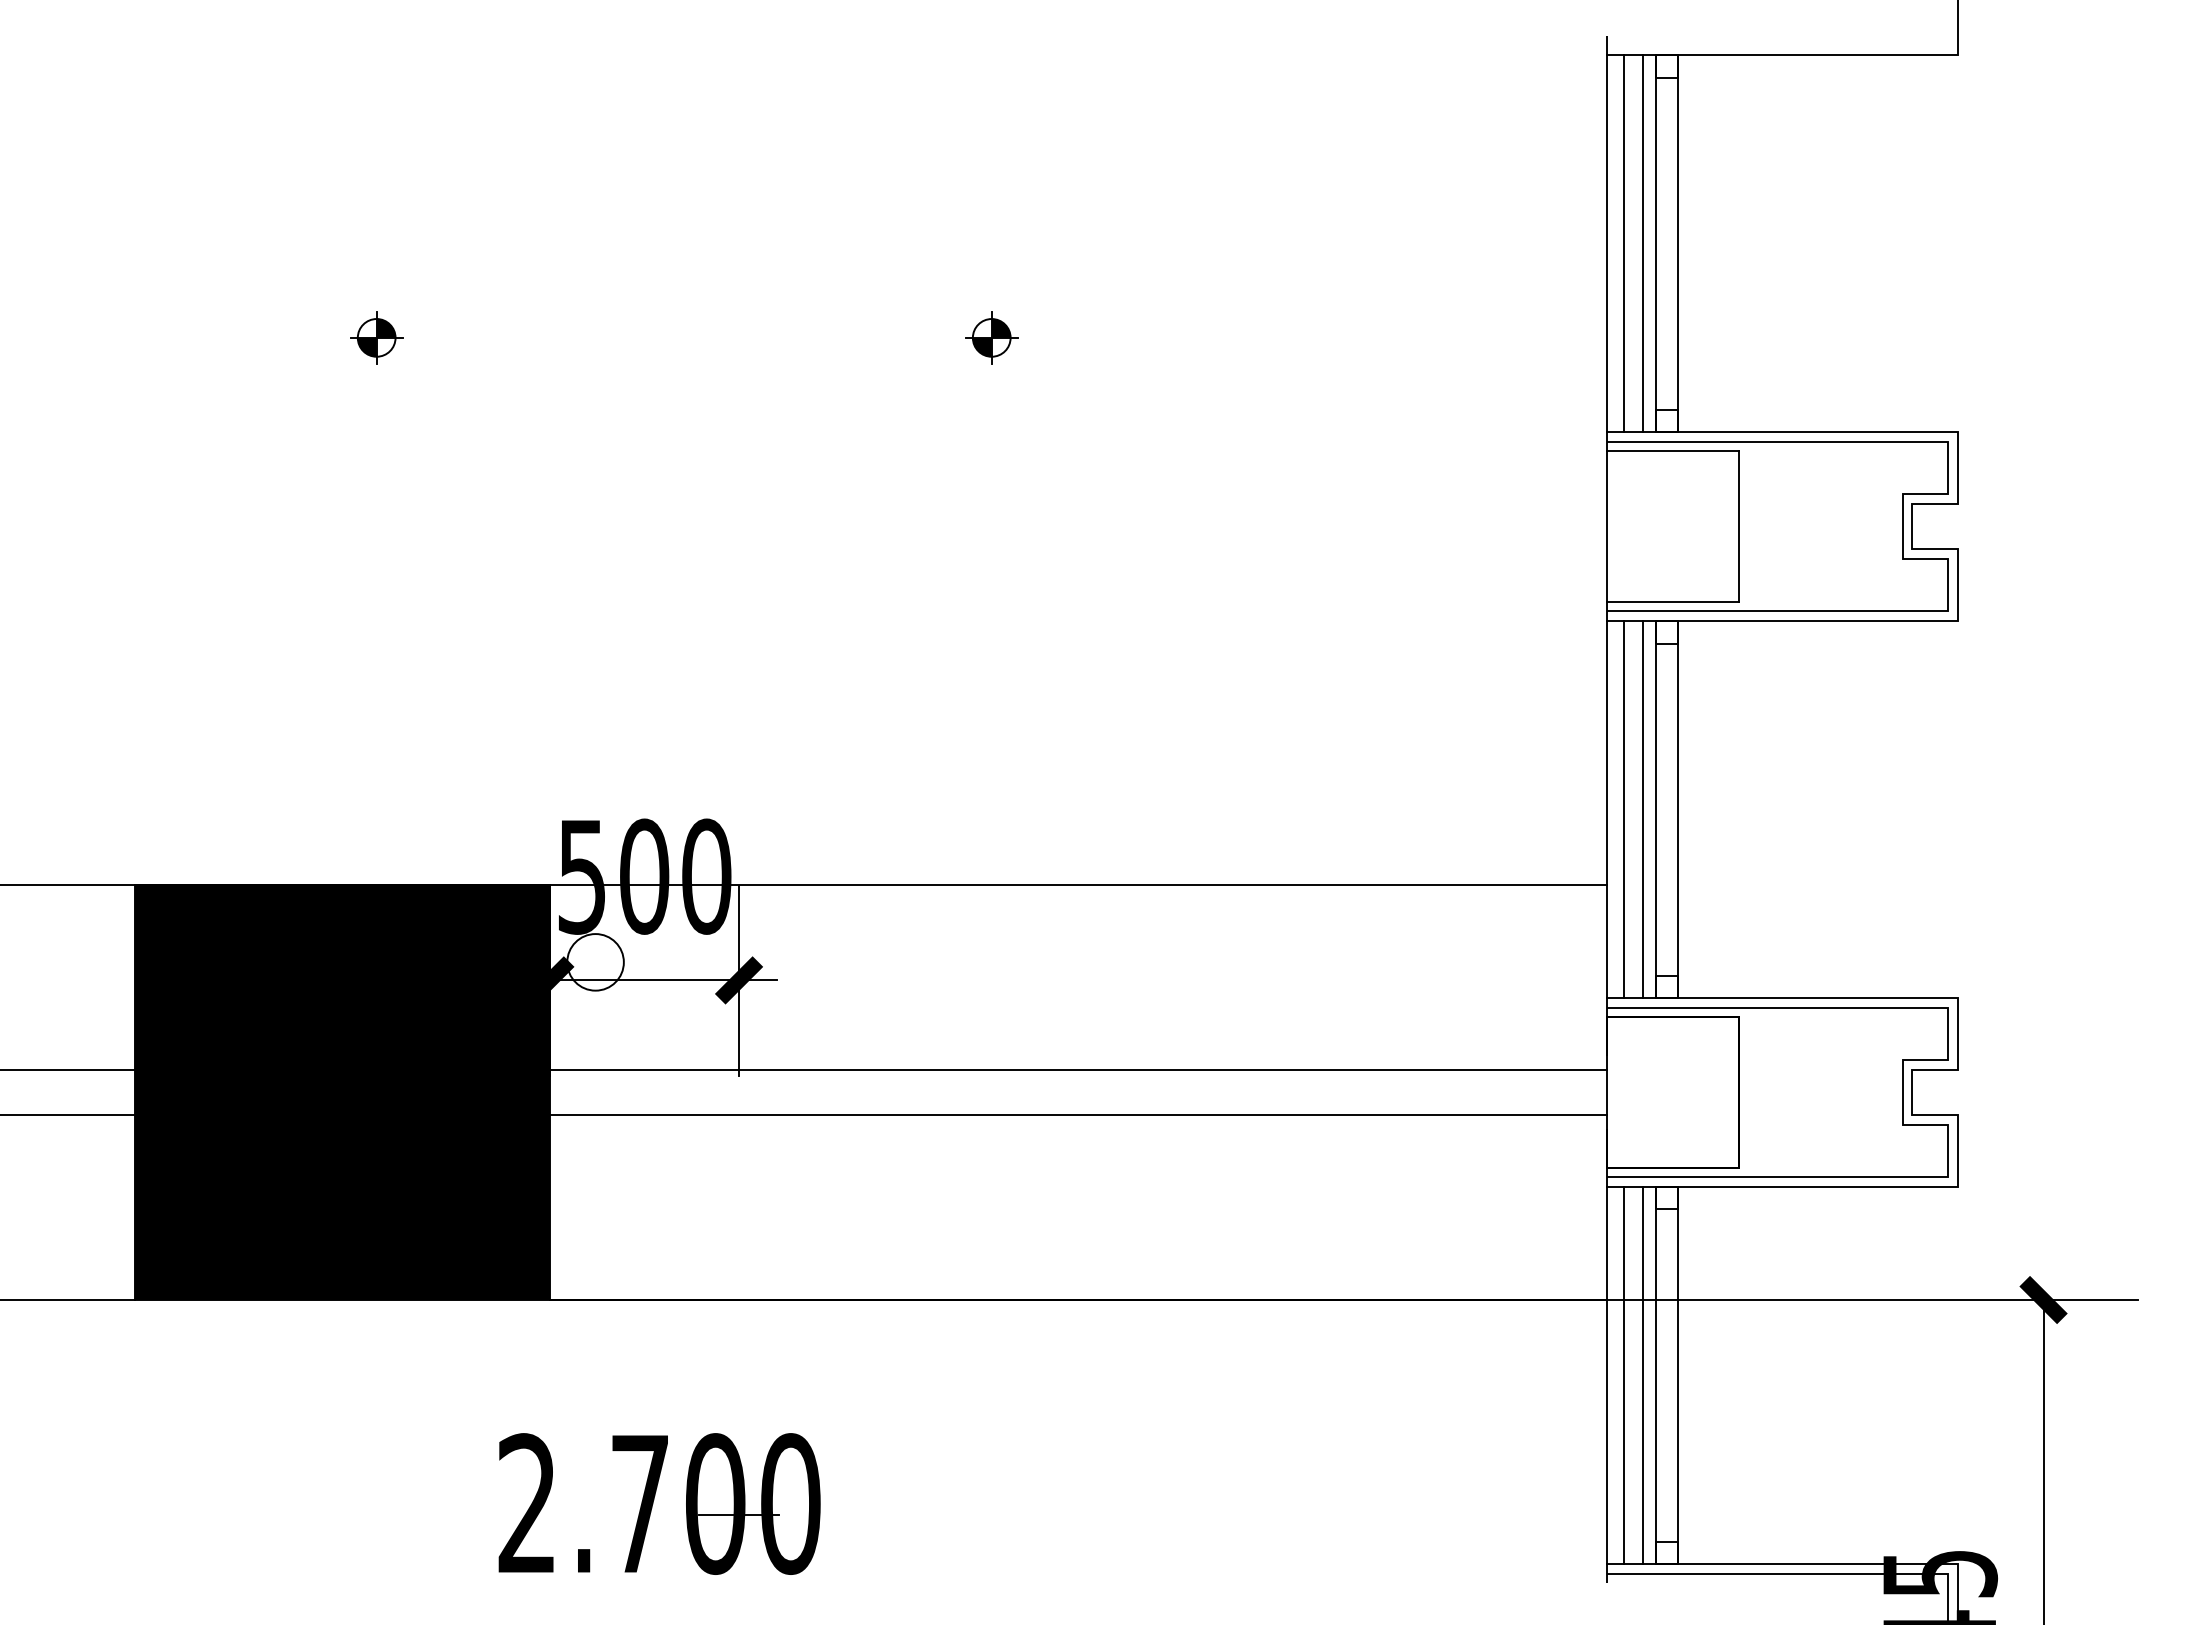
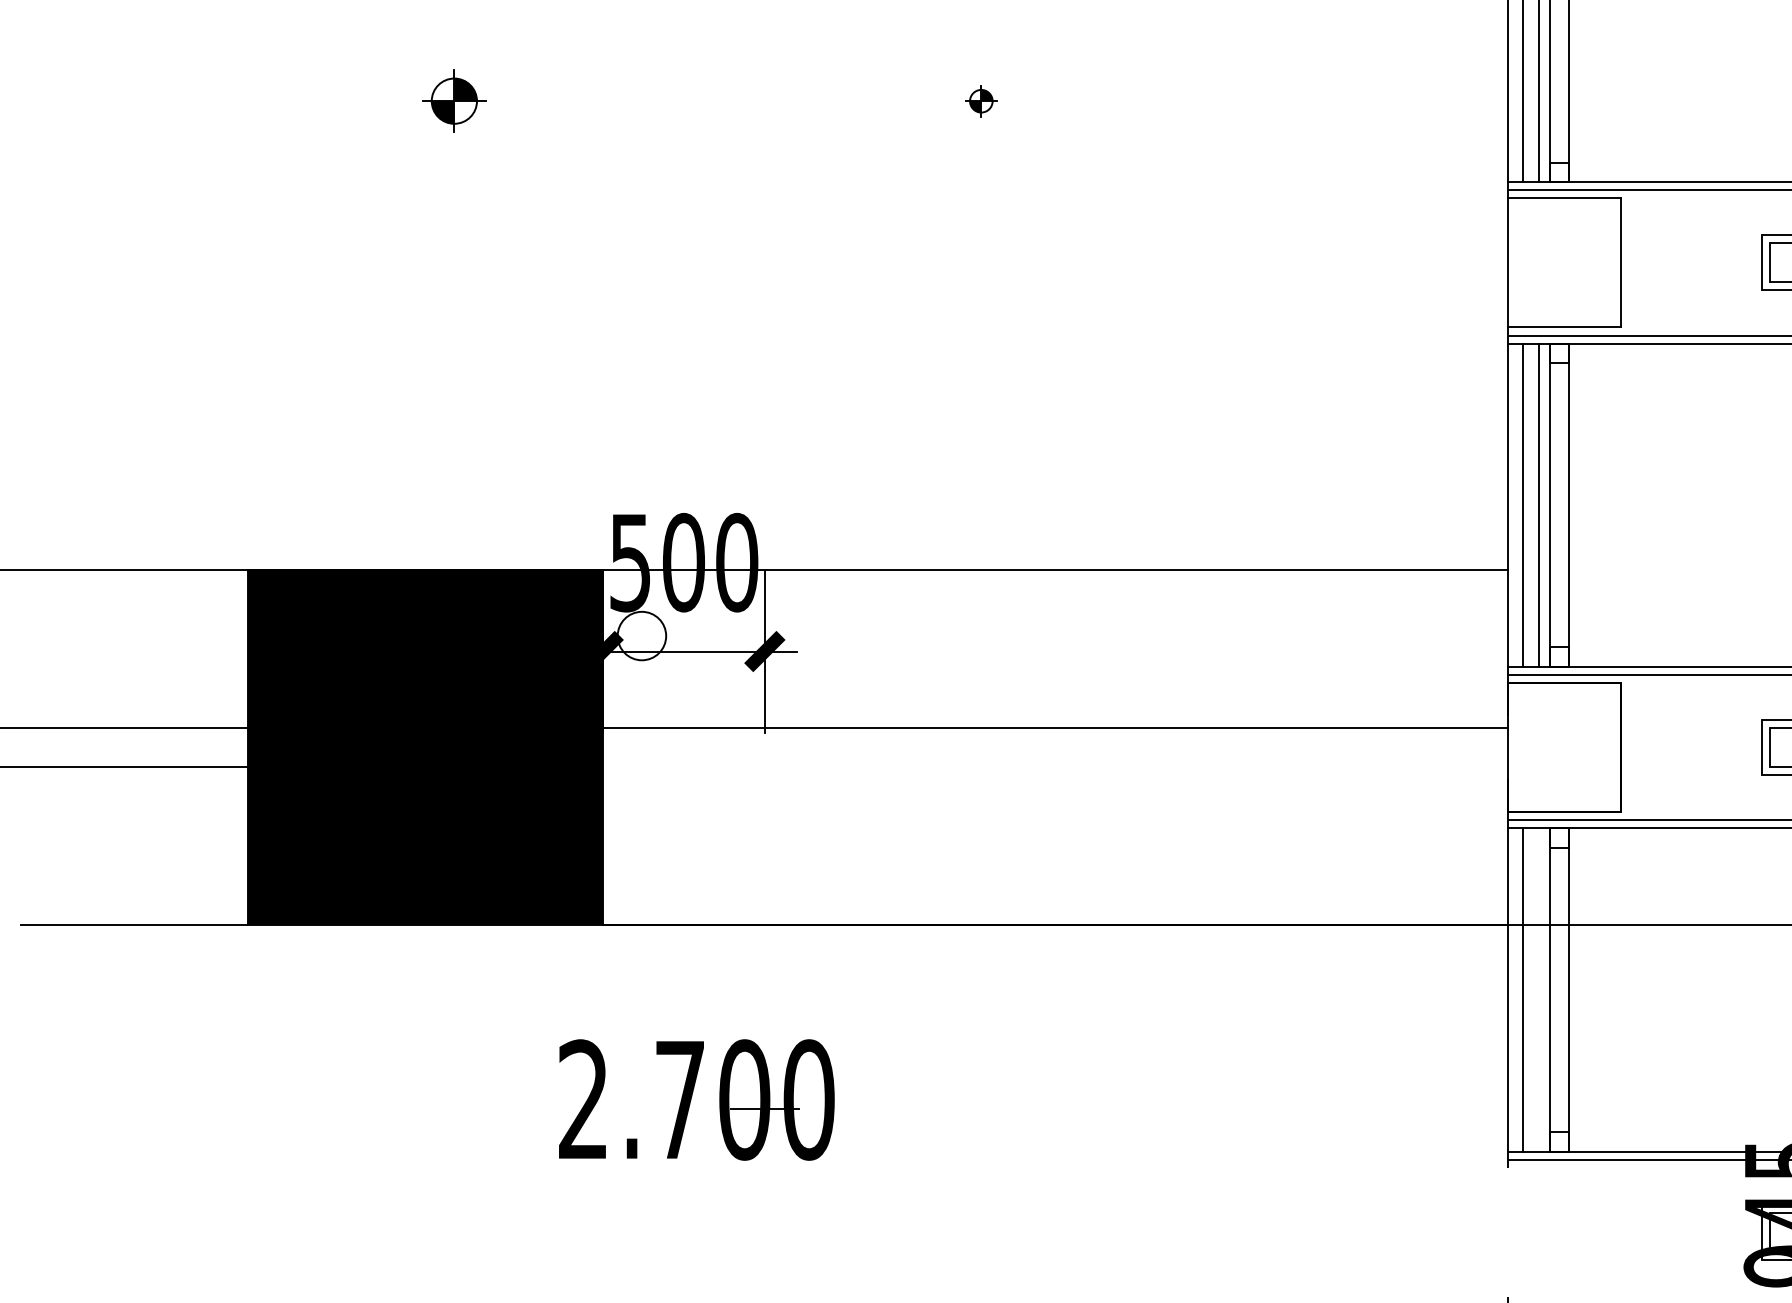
part: (376, 337) -> (454, 100), size x1.4
part: (991, 337) -> (981, 100), size x0.7
line: (1078, 1115) -> (1055, 767), removed
line: (1642, 1375) -> (1538, 989), removed

